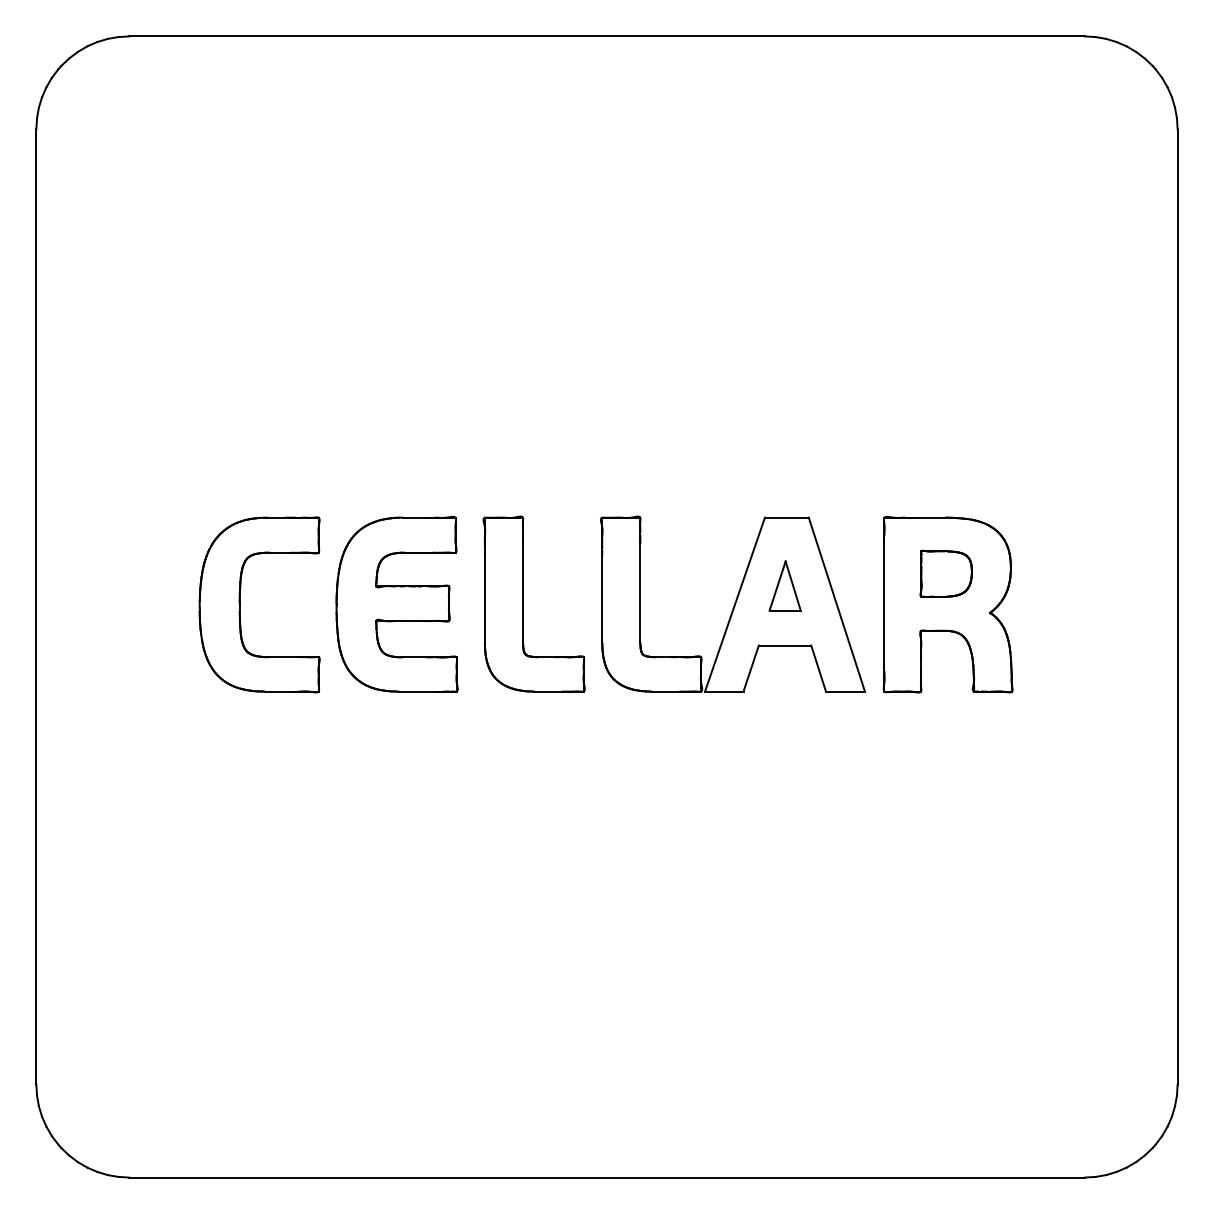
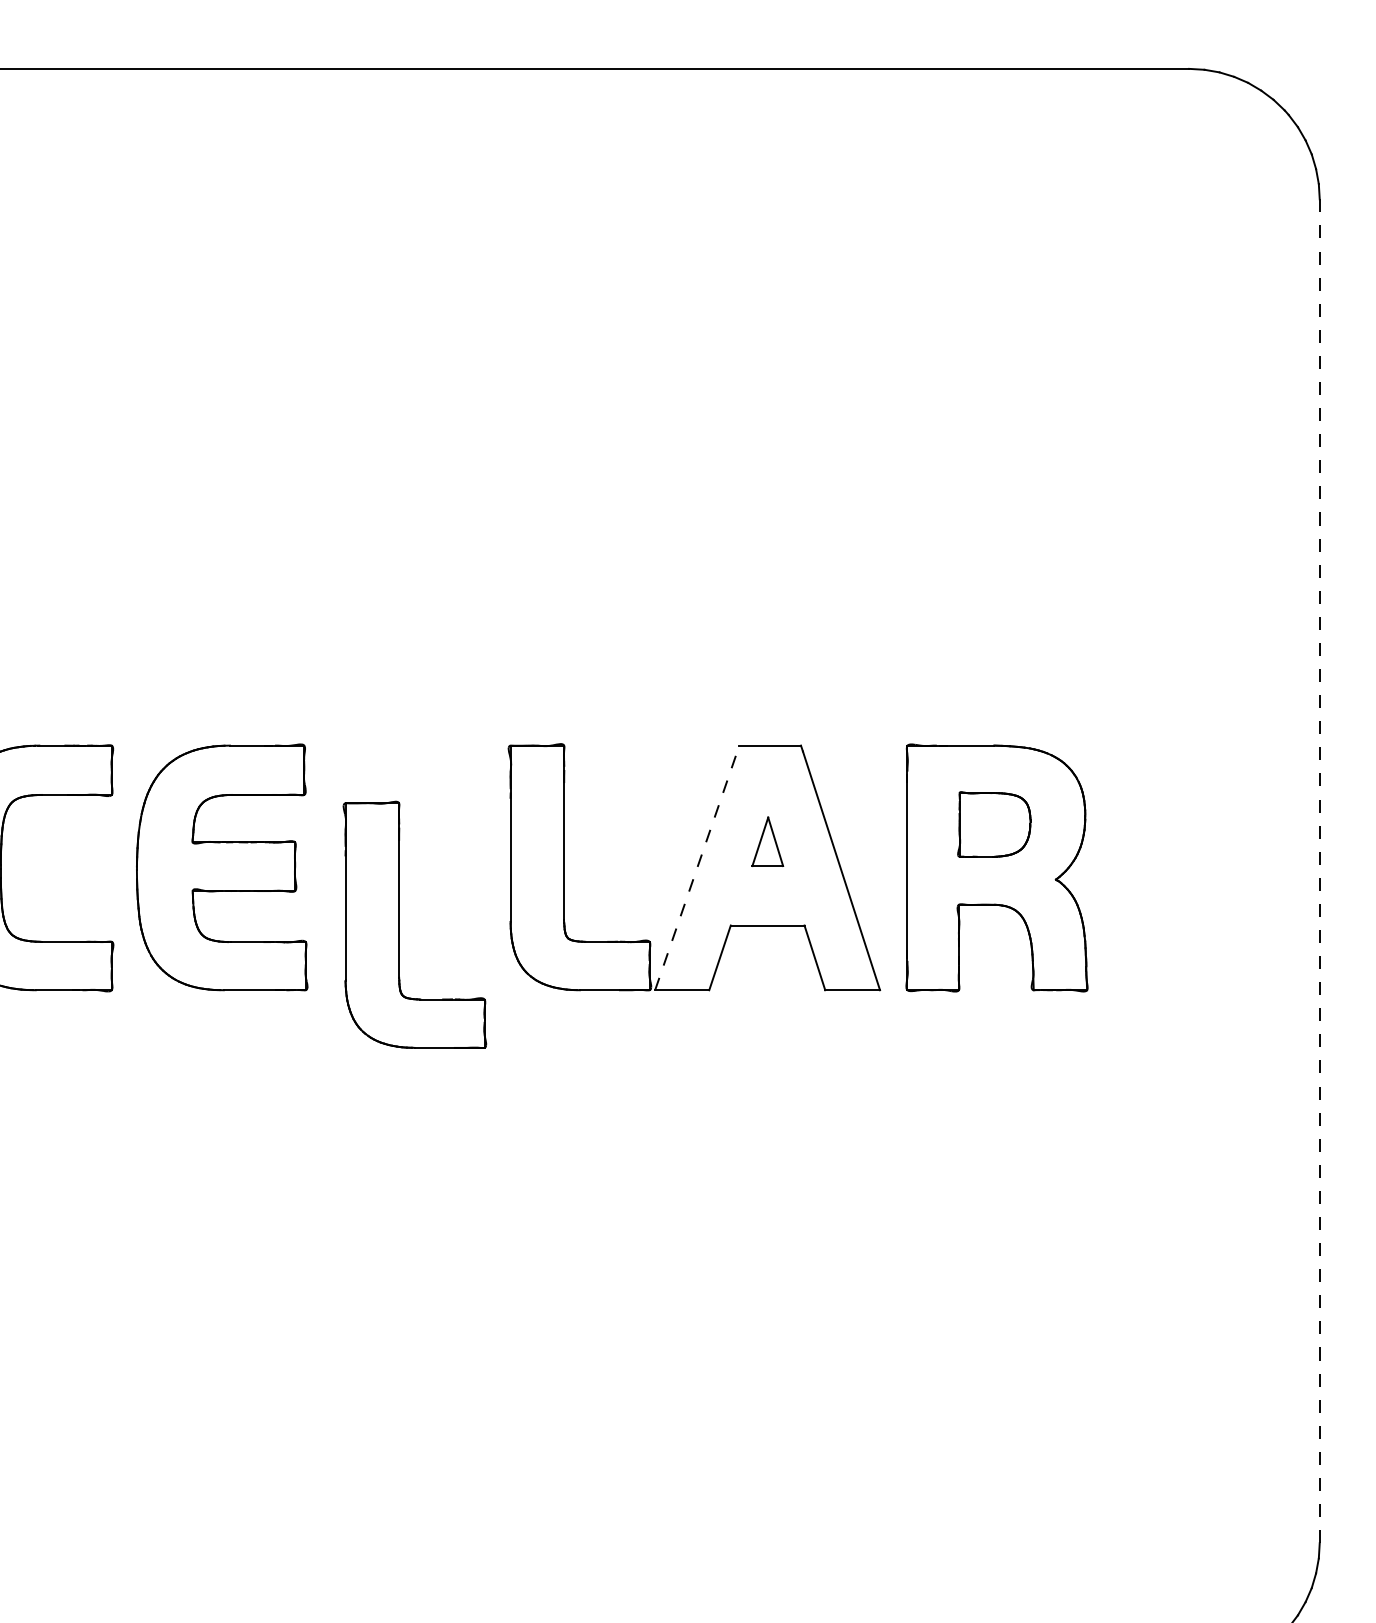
part: (784, 585) -> (766, 841), size x0.7
part: (523, 603) -> (399, 924), moved
line: (734, 604) -> (696, 867), solid -> dashed
line: (1177, 606) -> (1319, 870), solid -> dashed

